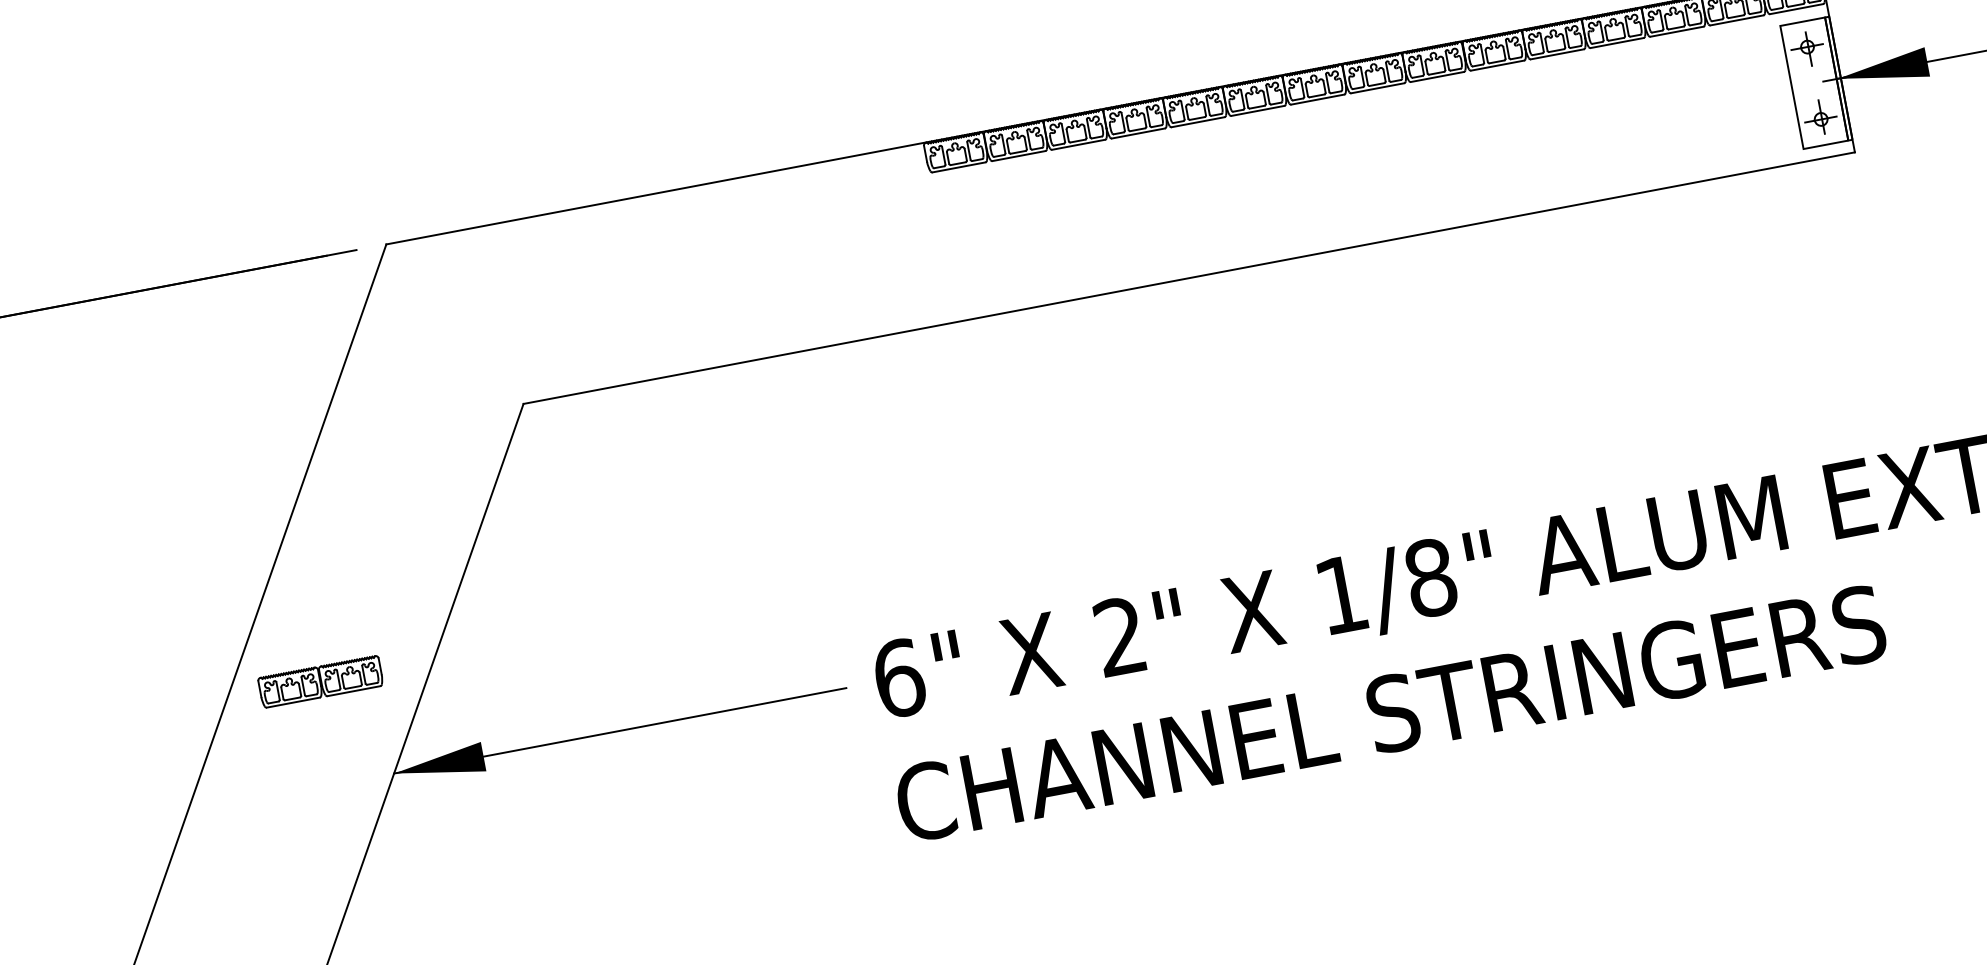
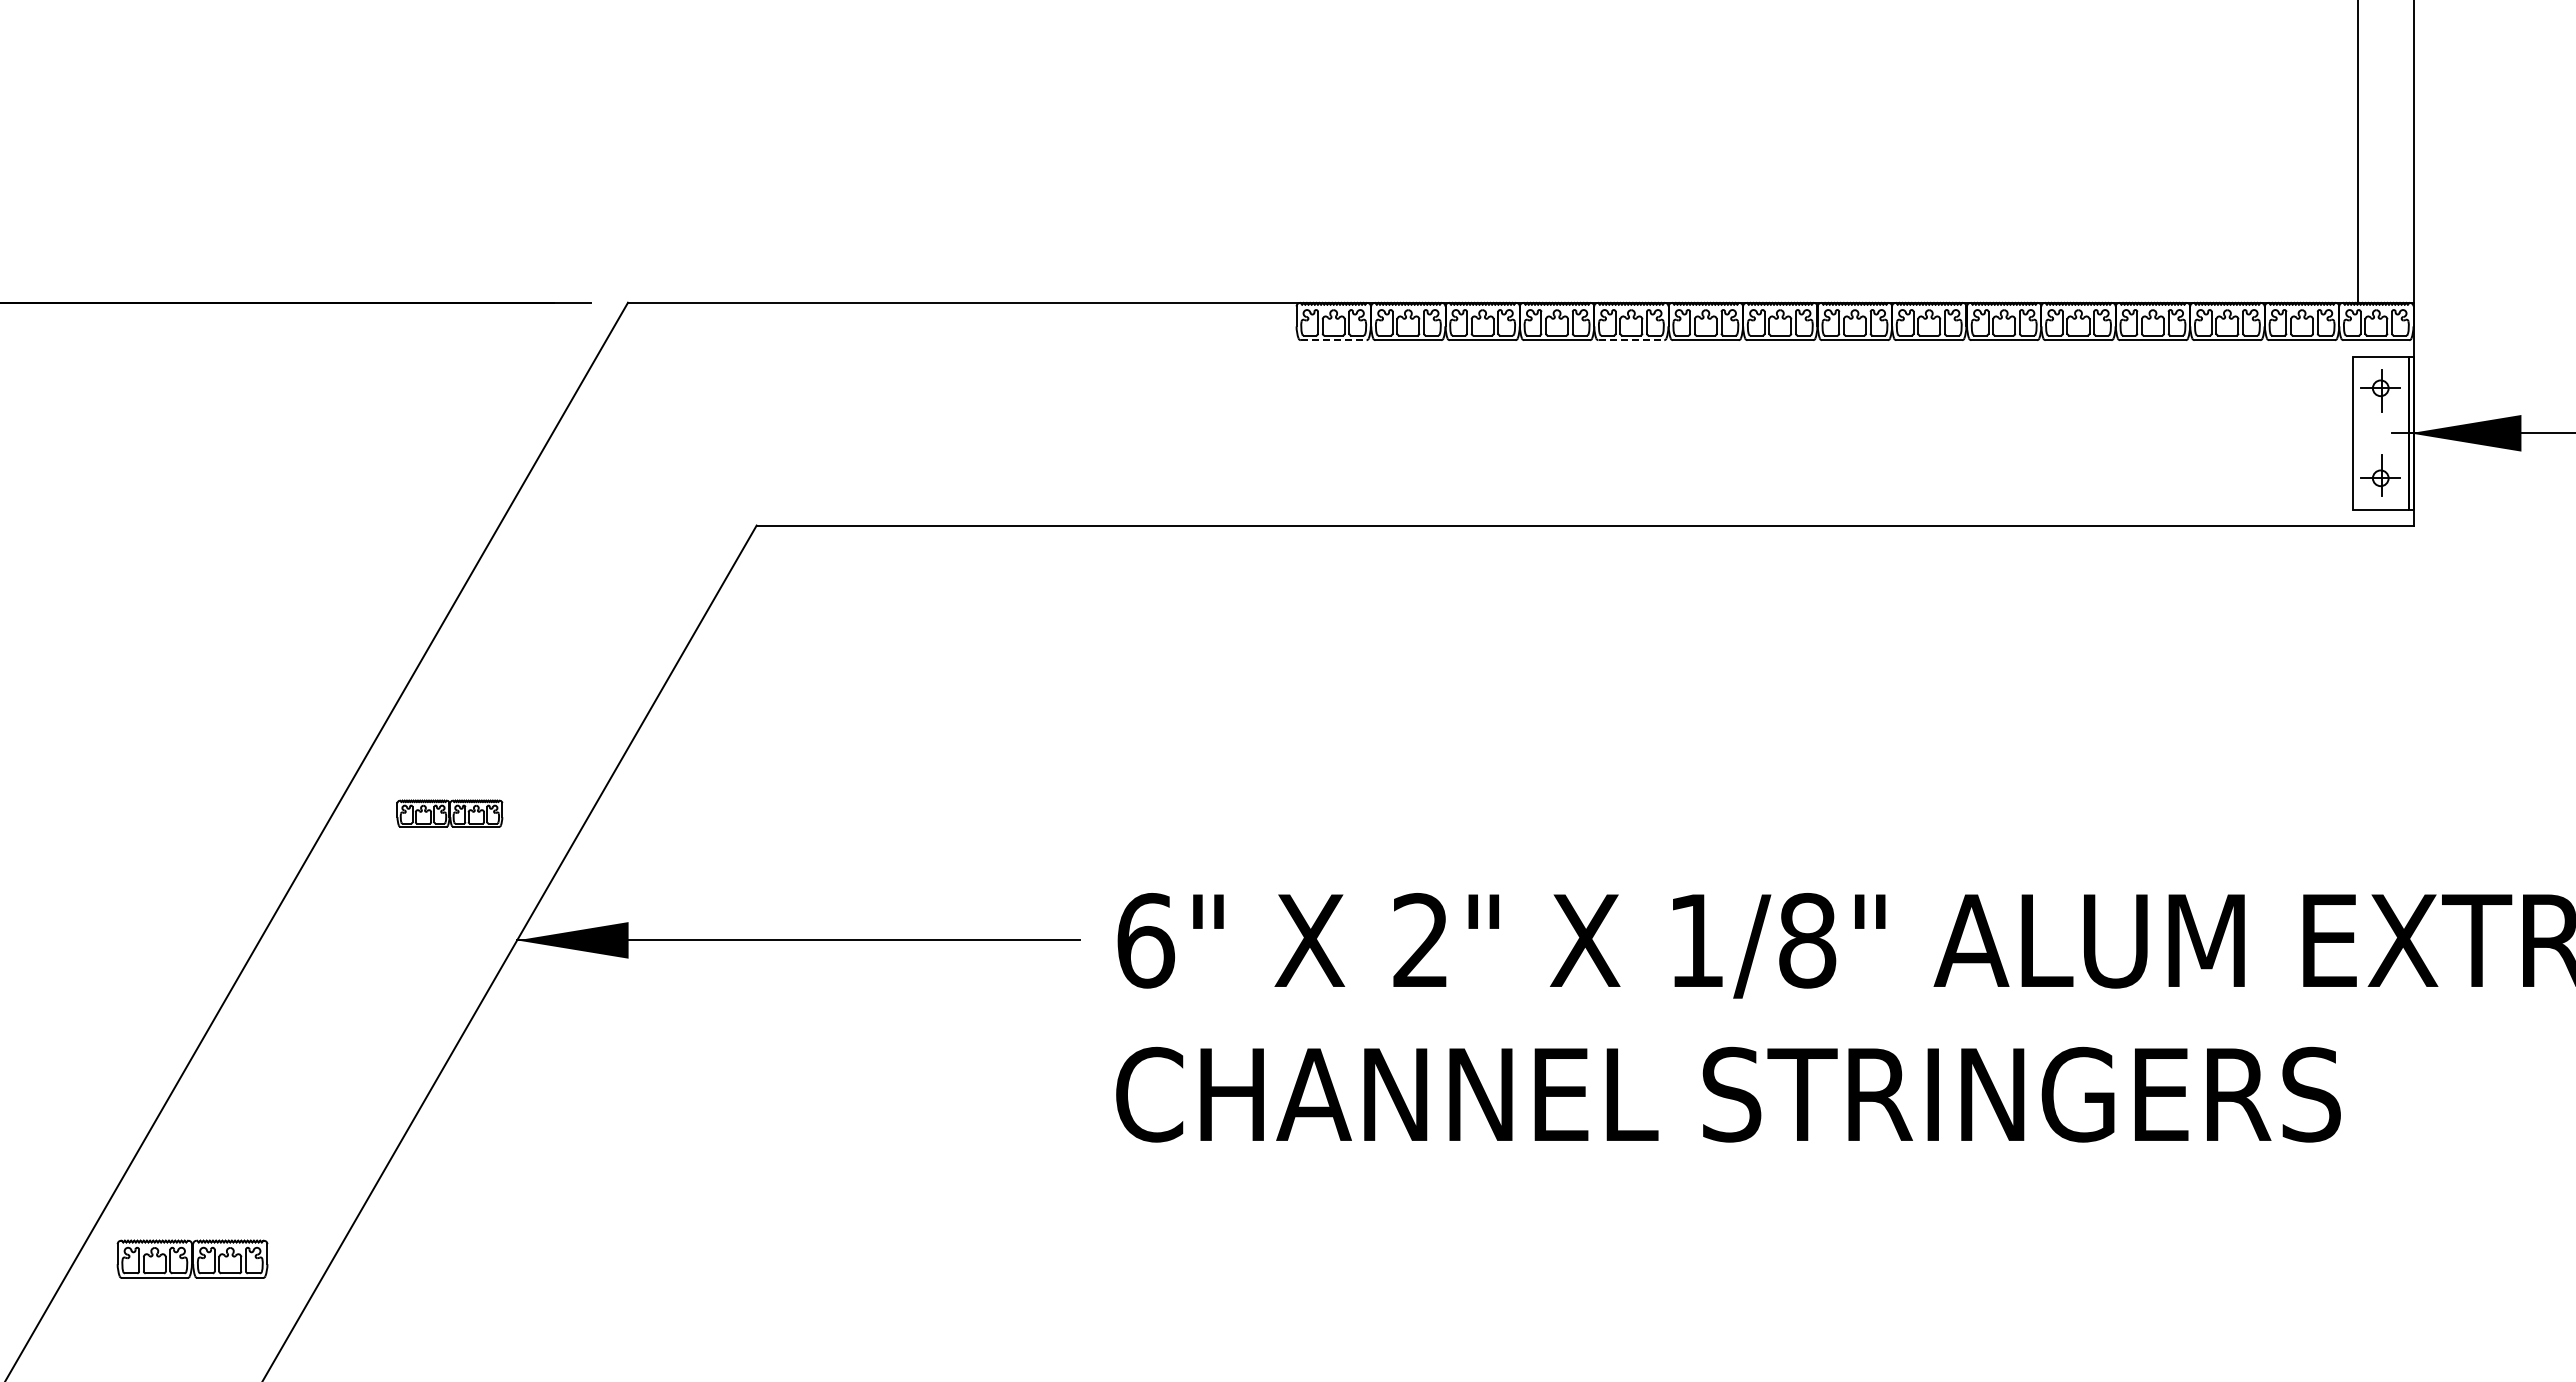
line: (1198, 122) -> (1631, 340), solid -> dashed
line: (958, 167) -> (1333, 340), solid -> dashed
part: (320, 681) -> (449, 813), size x0.7

